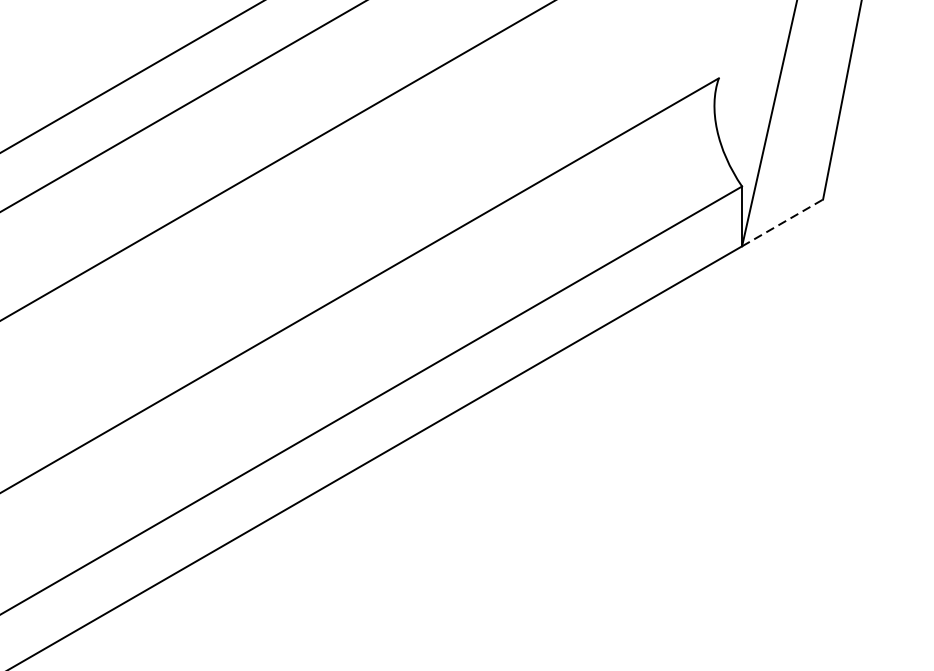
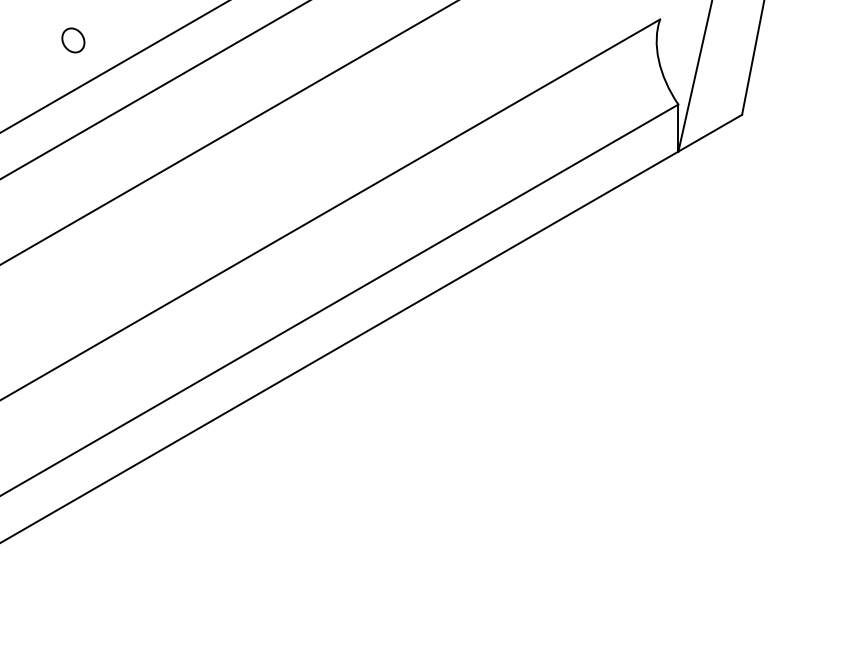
line: (782, 223) -> (710, 133), dashed -> solid

